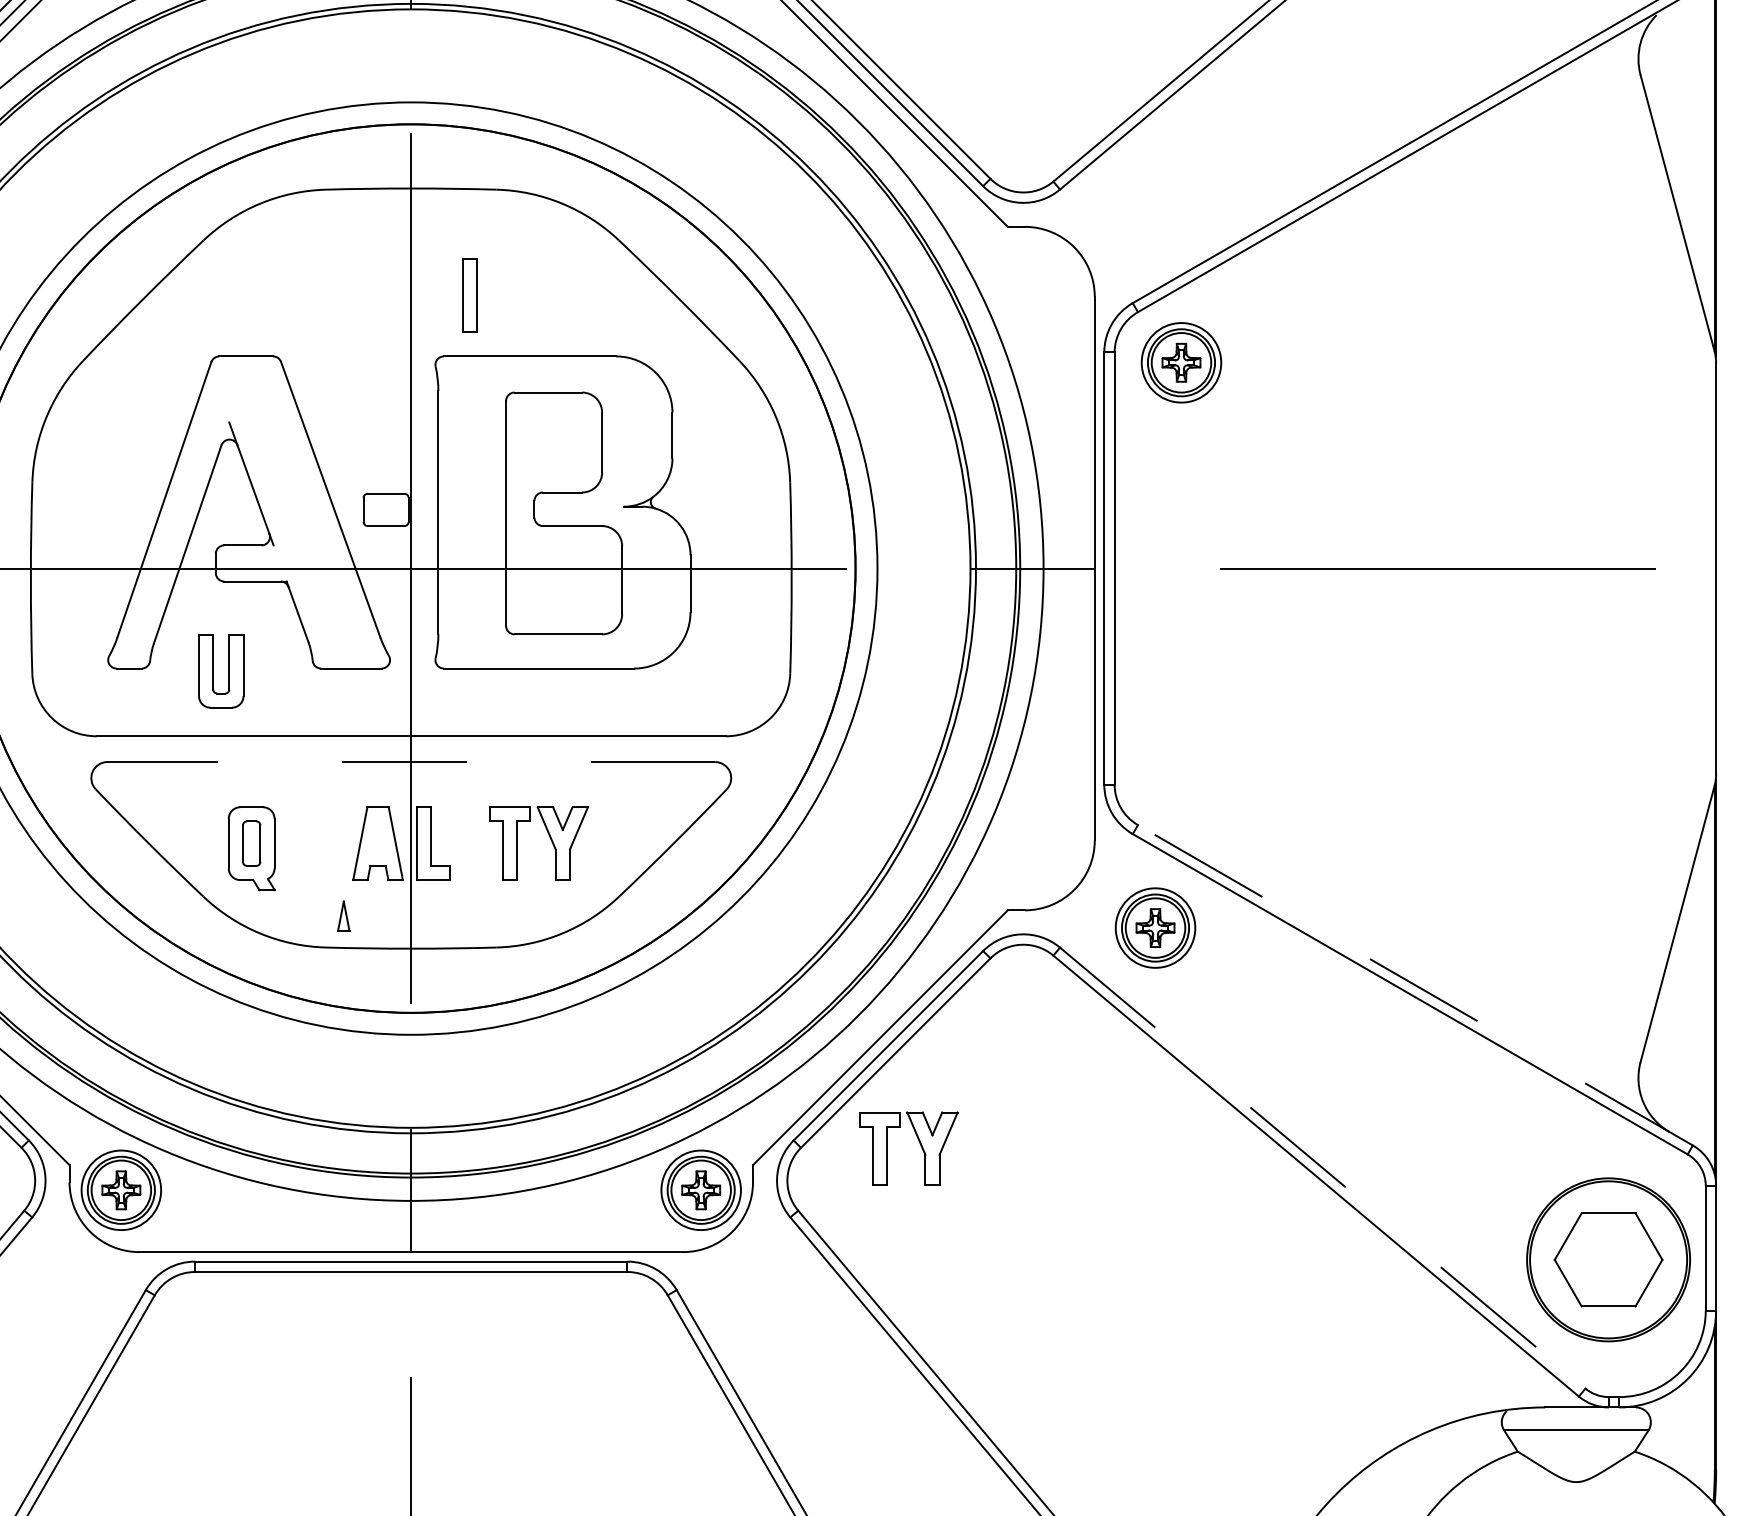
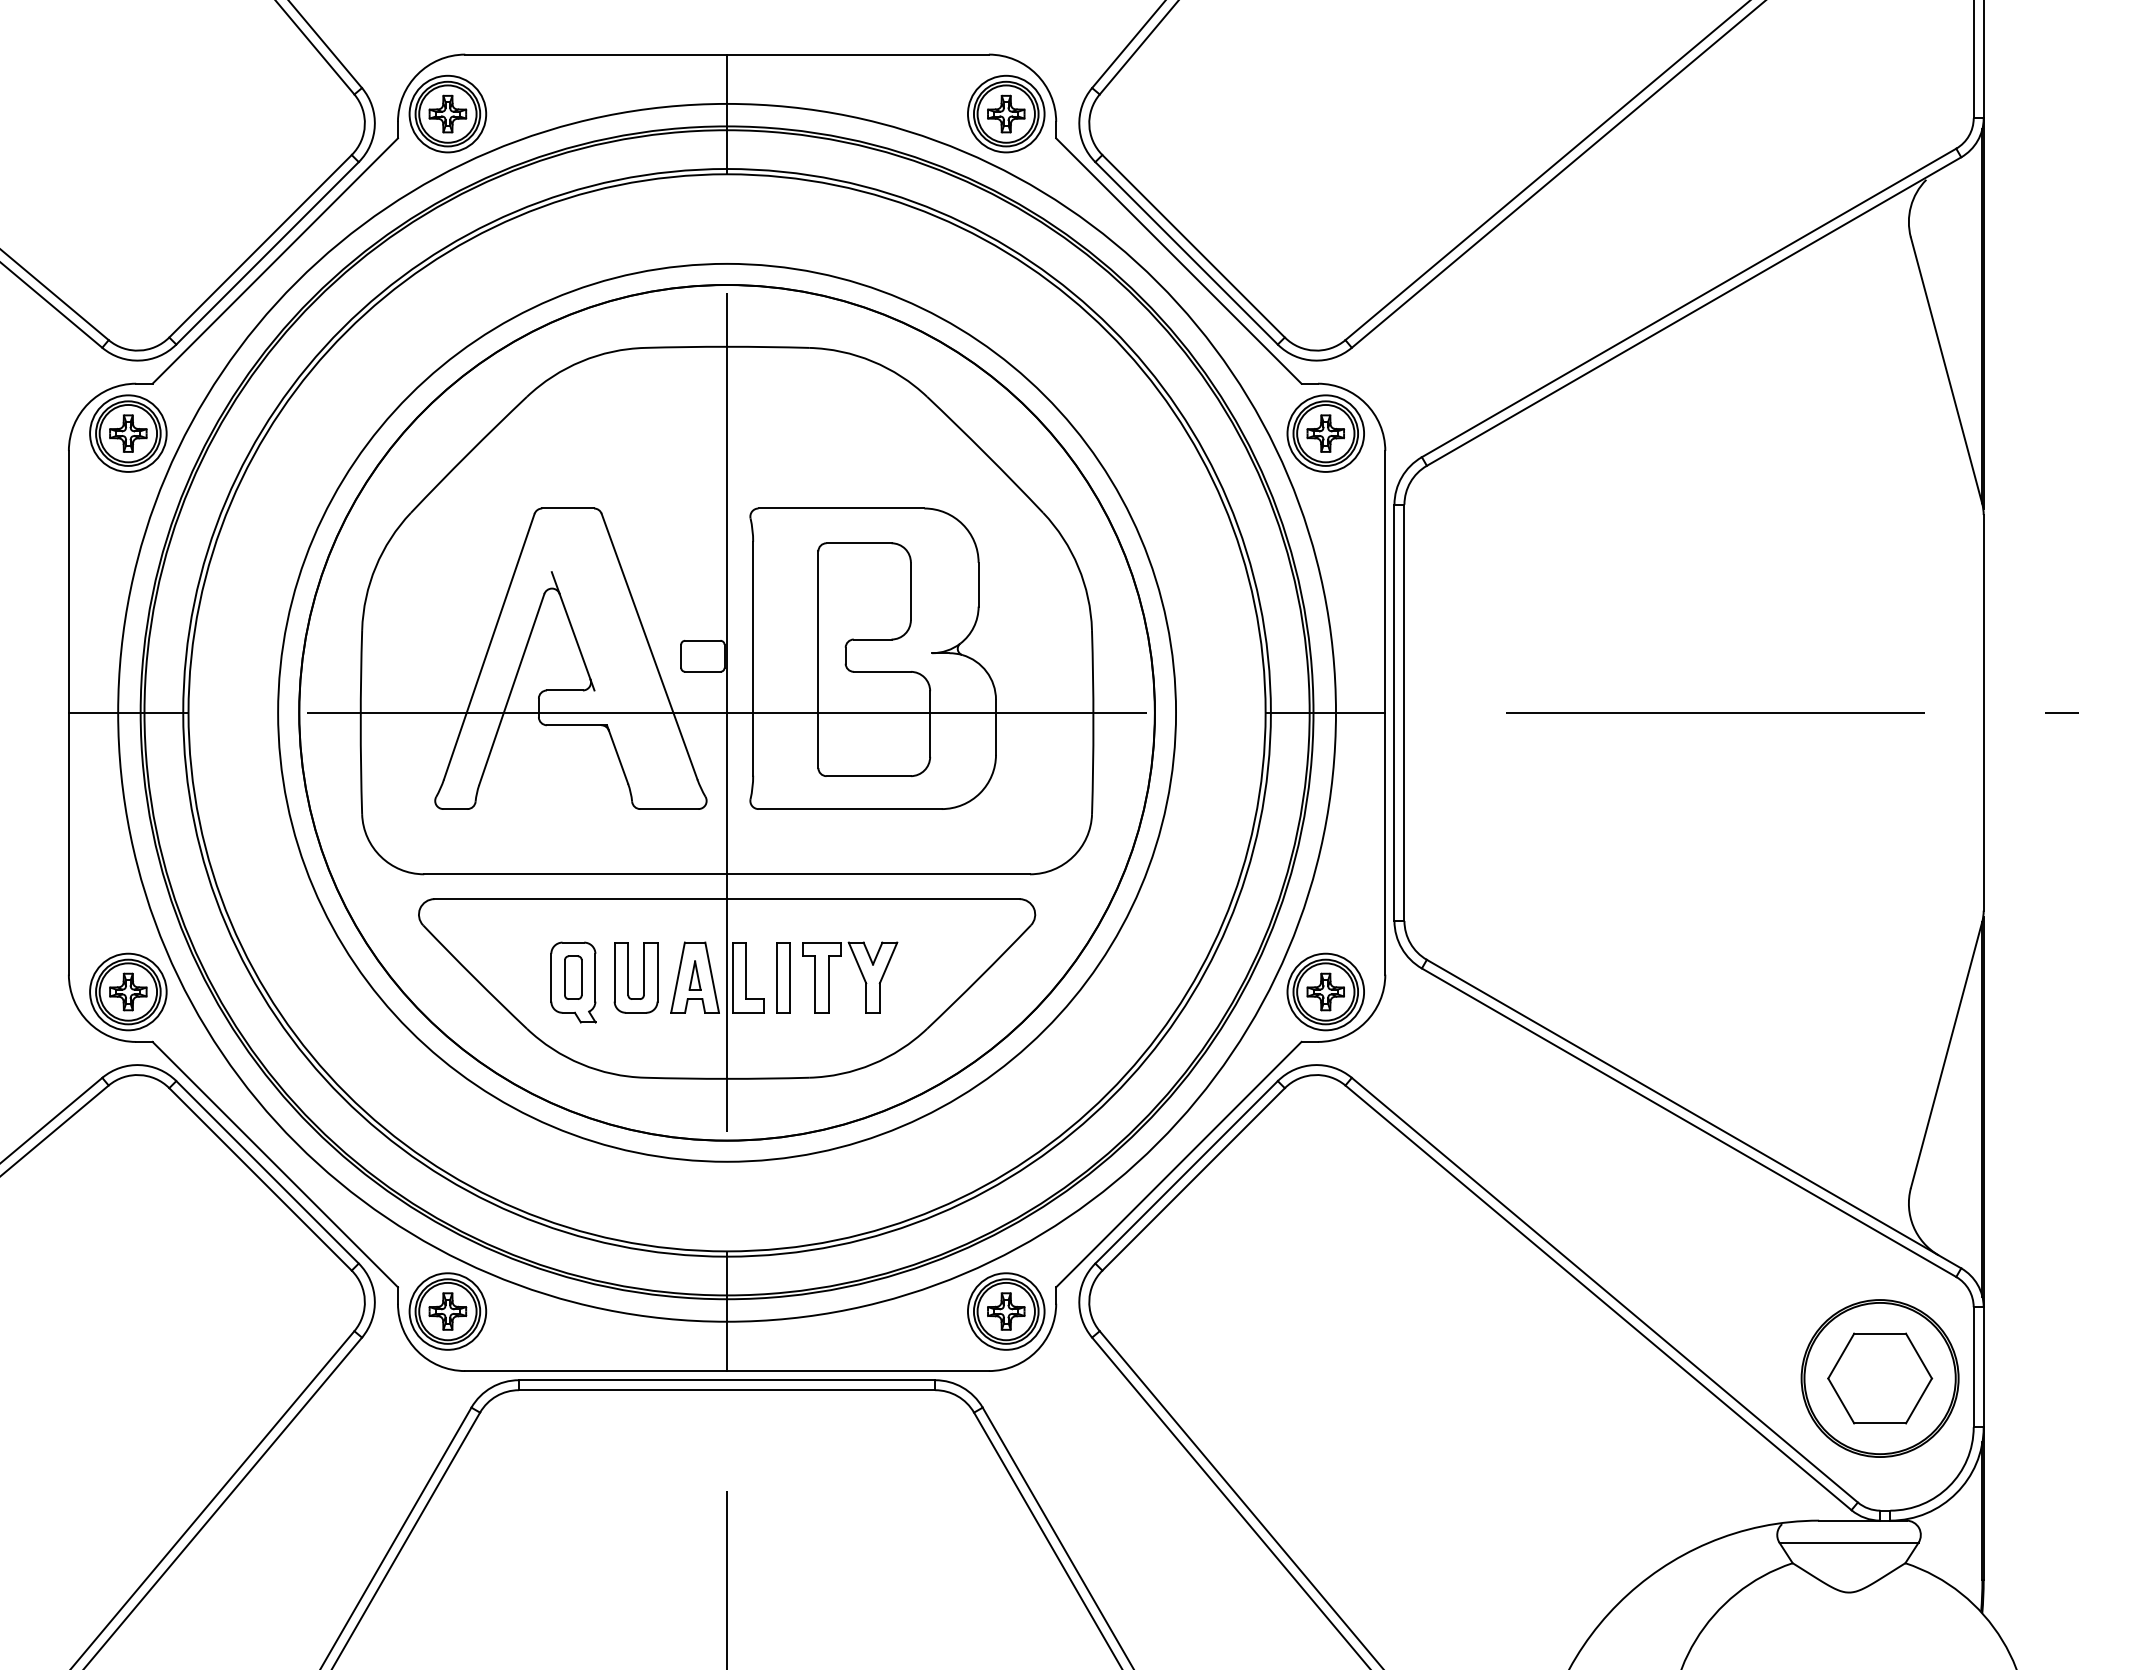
part: (469, 295) -> (783, 977), moved
part: (1181, 362) -> (1325, 433), moved
part: (213, 671) -> (628, 977), moved
line: (411, 762) -> (727, 899), dashed -> solid
part: (343, 916) -> (694, 975), moved
part: (1155, 927) -> (1325, 991), moved
line: (1415, 985) -> (1694, 1114), dashed -> solid
part: (919, 1143) -> (1216, 1266), removed
line: (1323, 1168) -> (1605, 1290), dashed -> solid

